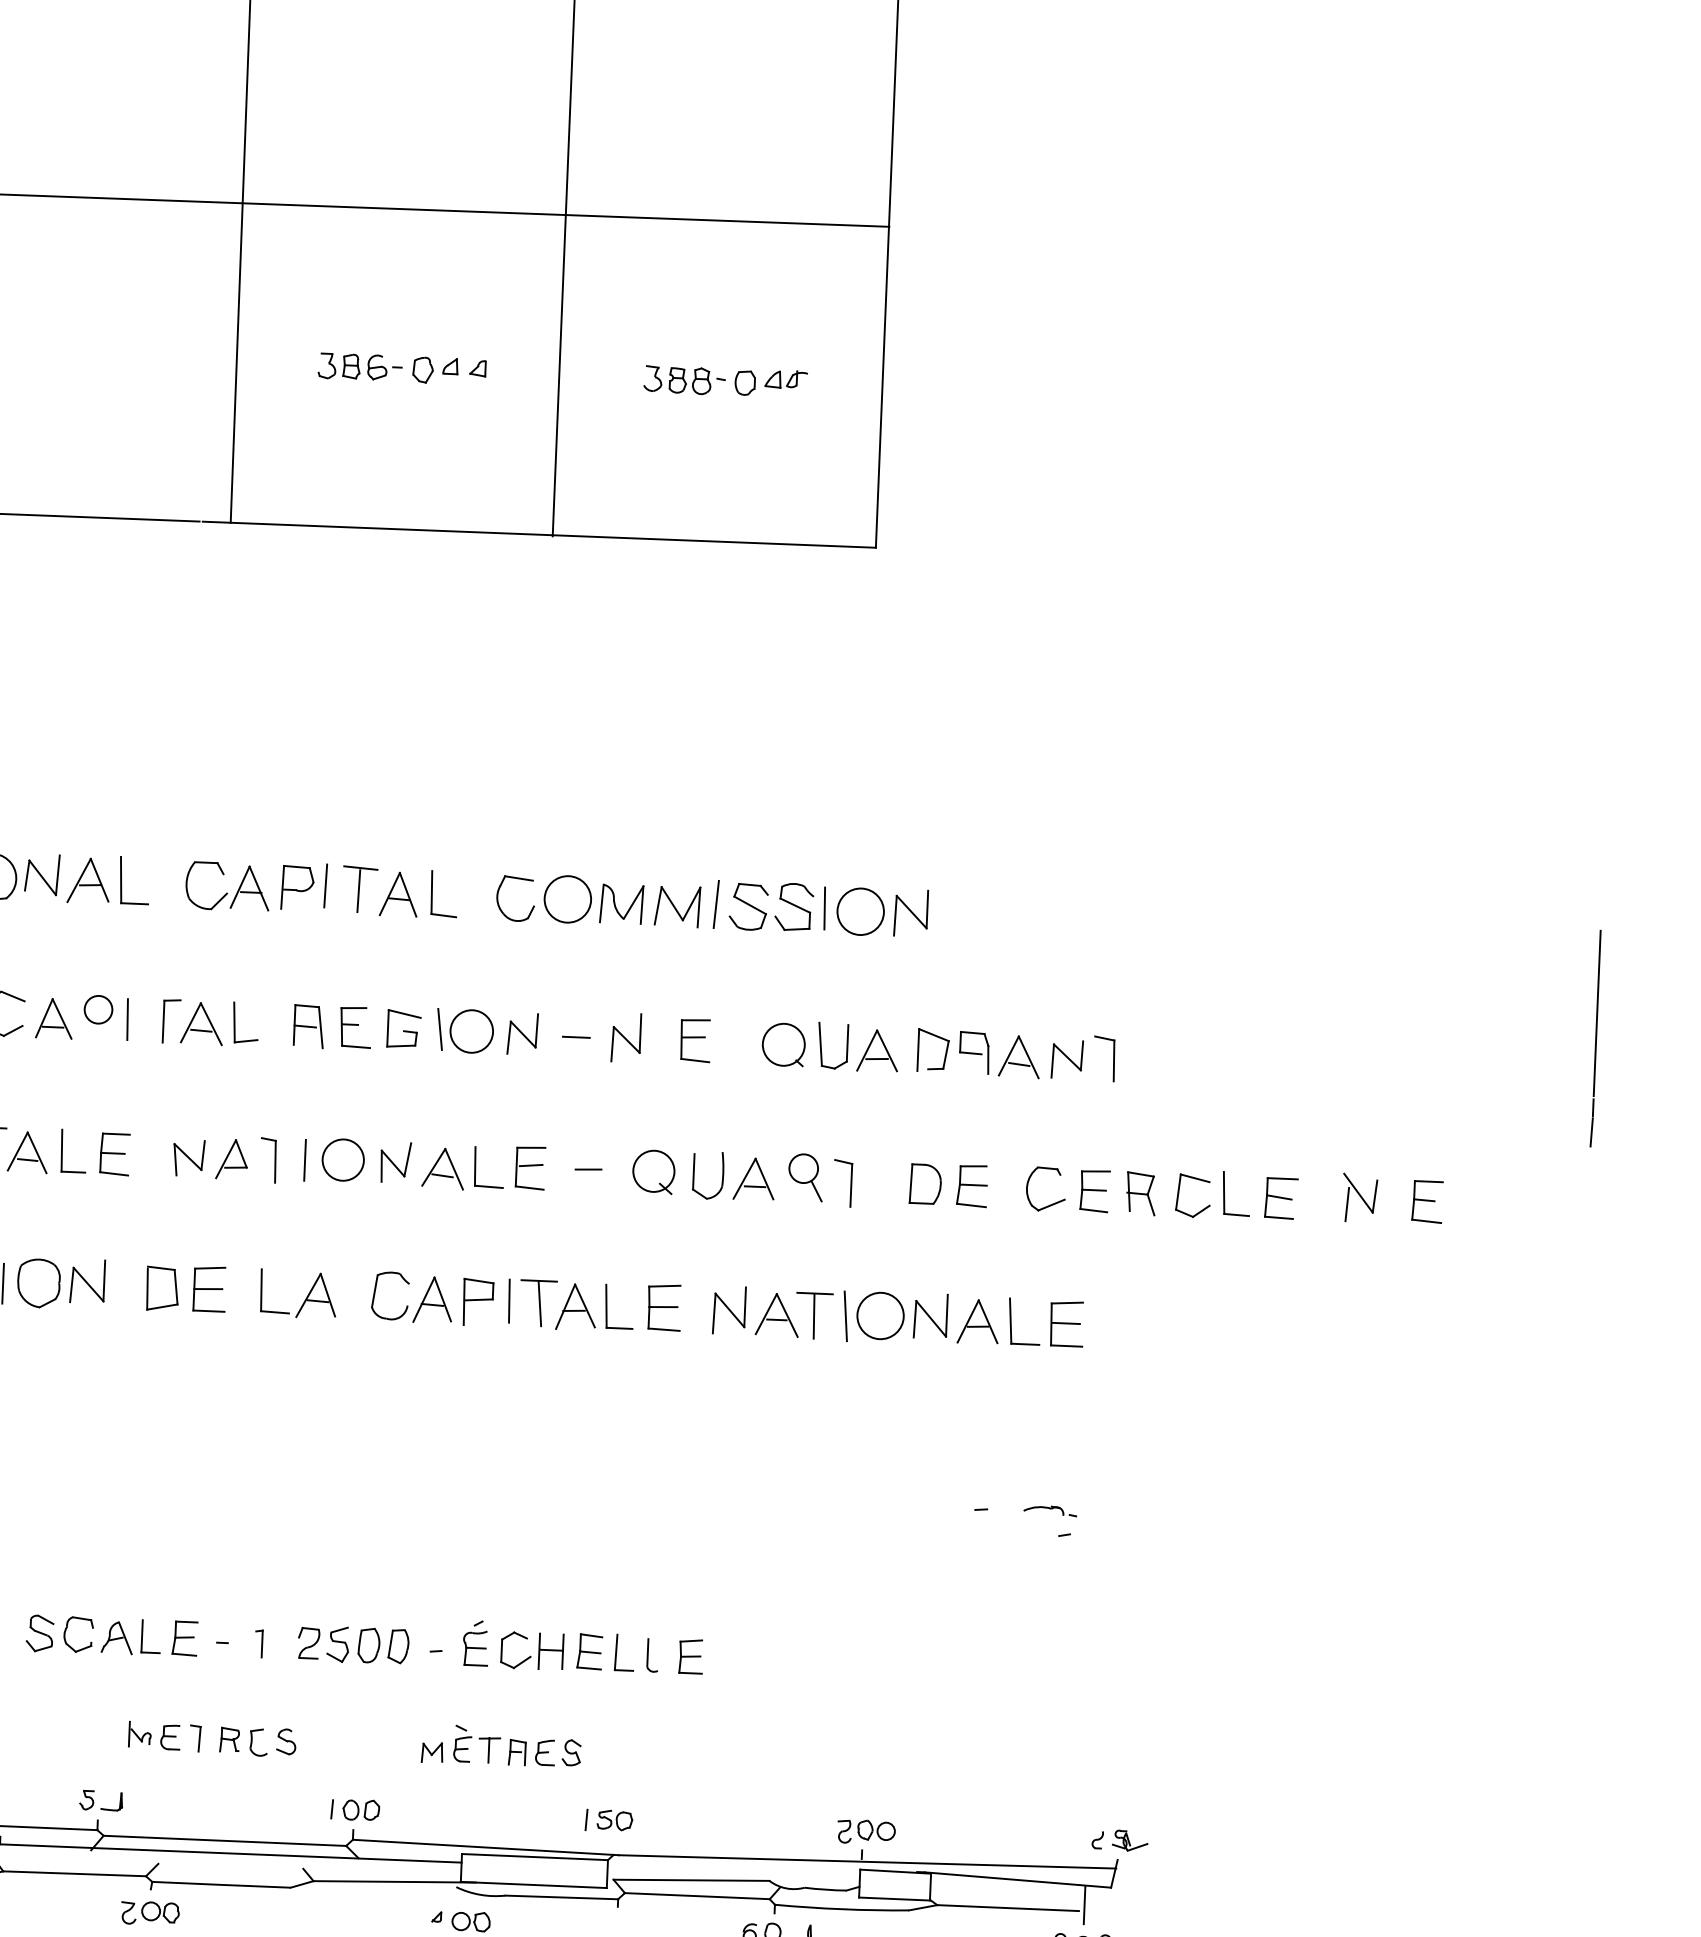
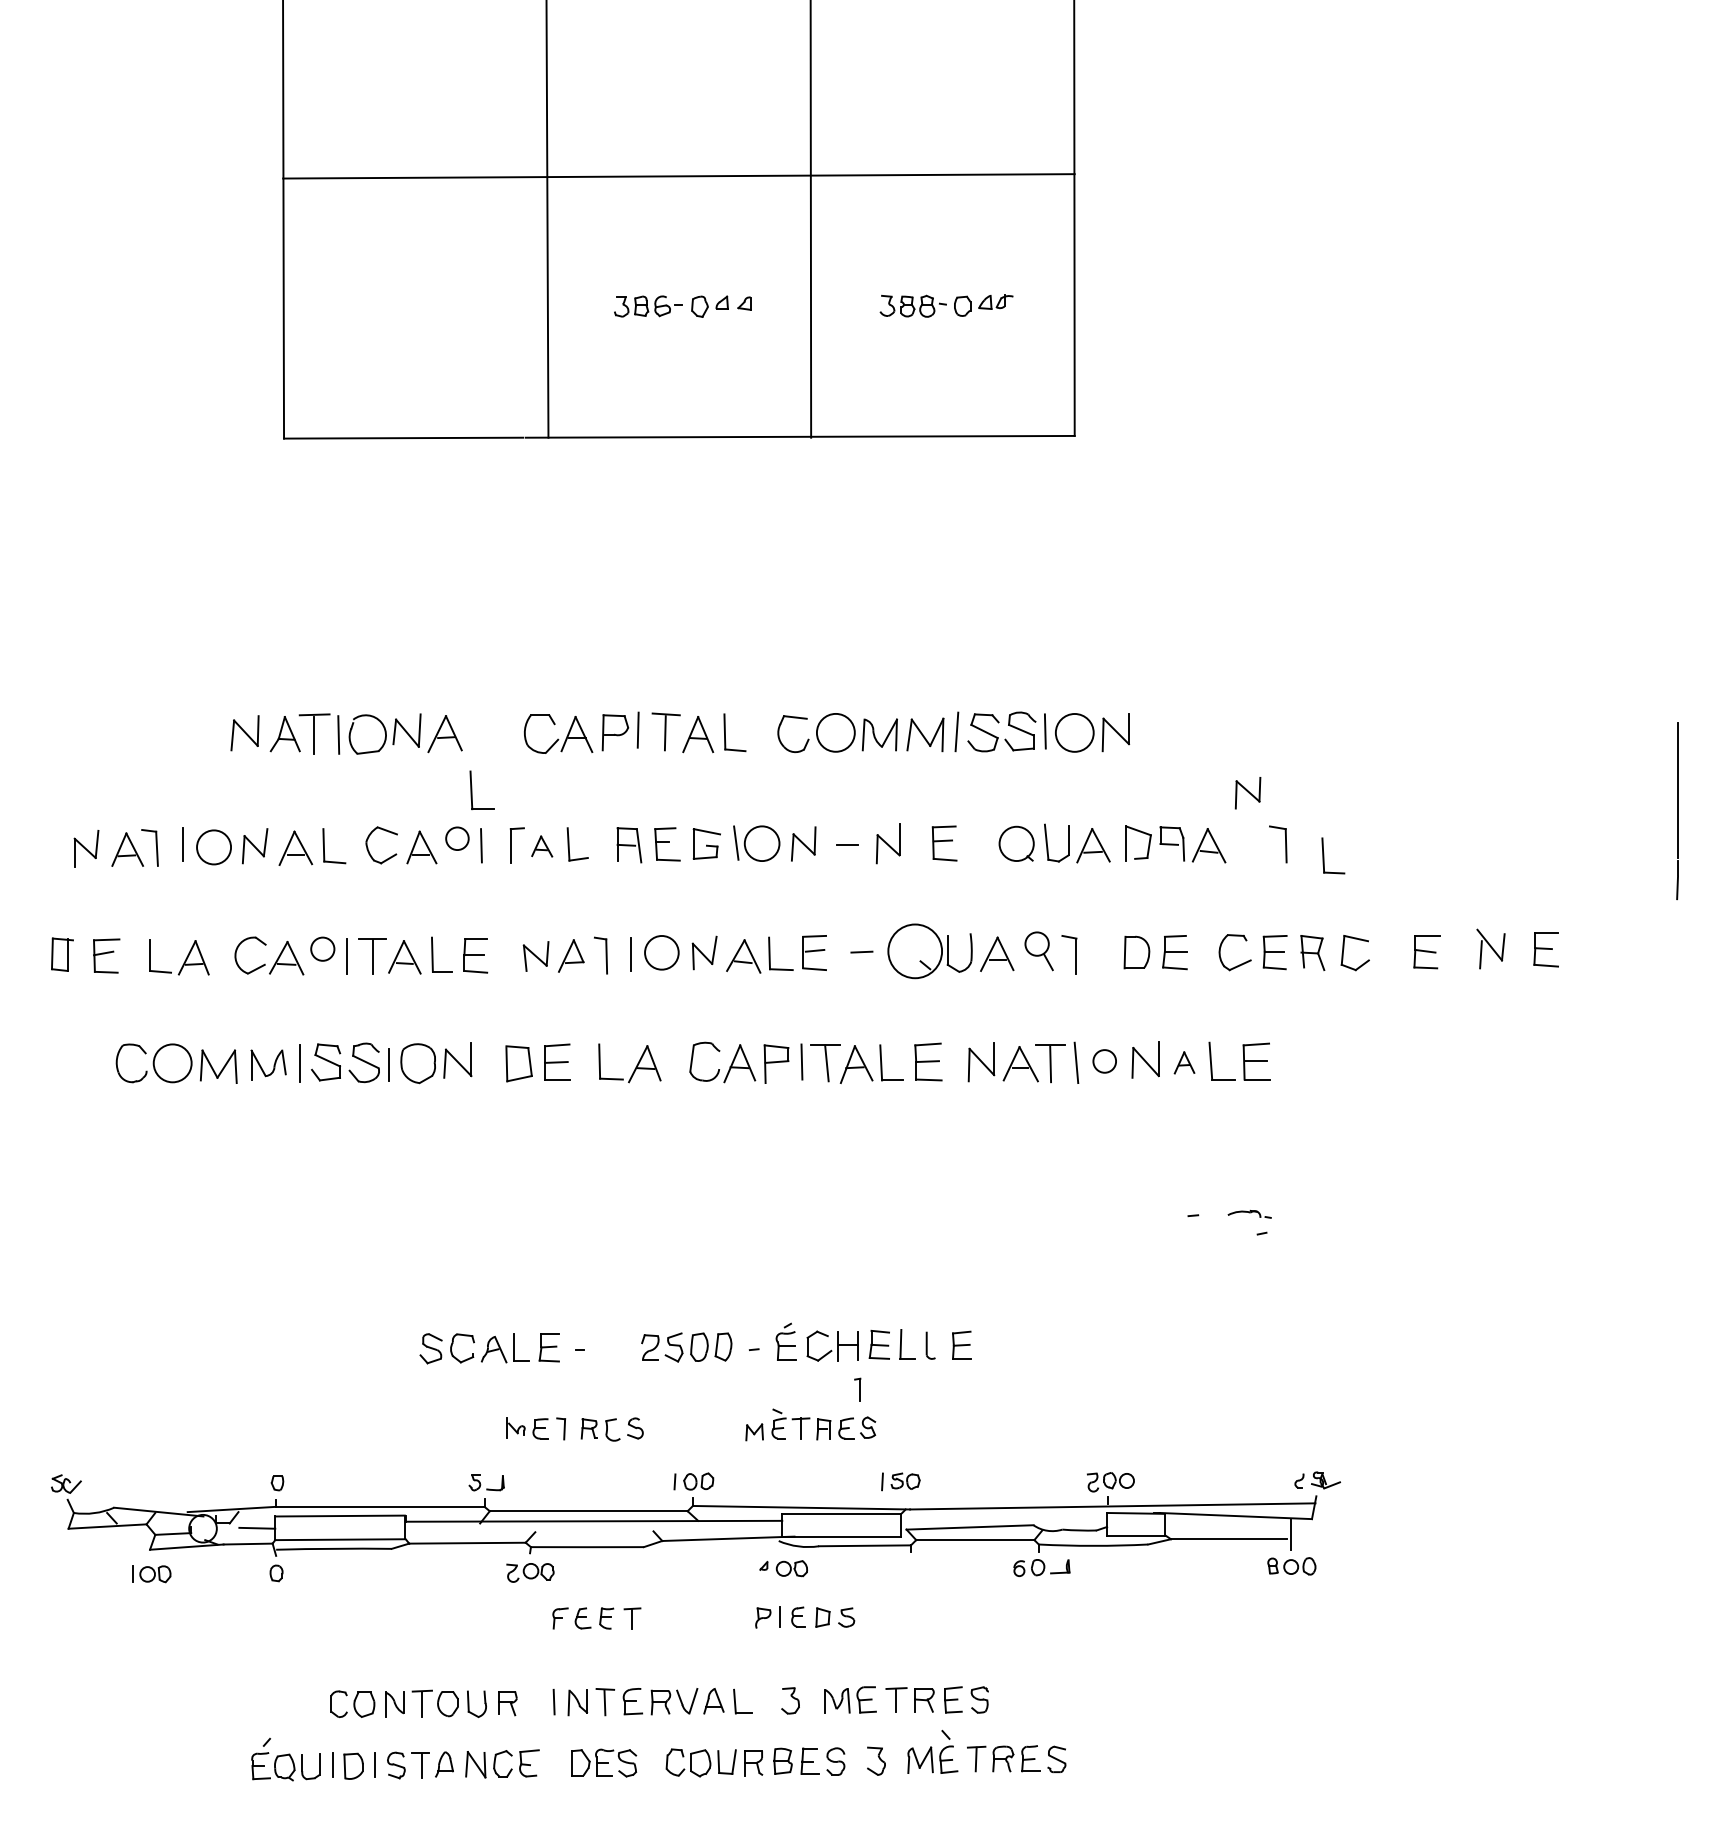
part: (122, 880) -> (472, 790), moved
part: (201, 1023) -> (541, 846), size x0.6
part: (1066, 1059) -> (1247, 793), moved
circle: (654, 1171) -> (915, 951), size x1.6
part: (1225, 1193) -> (1324, 855), moved
circle: (880, 1316) -> (1104, 1061), size x0.6
part: (978, 1321) -> (1184, 1062), size x0.6
part: (258, 1643) -> (857, 1389), moved

